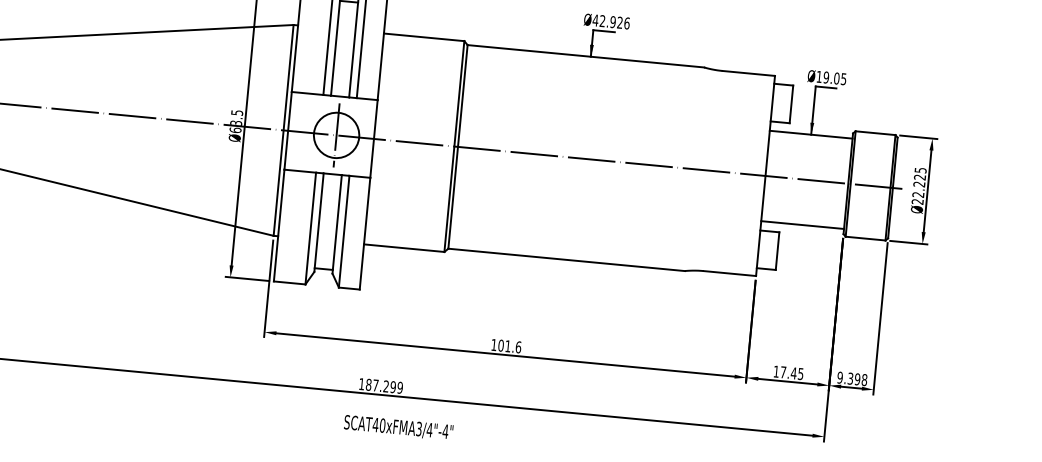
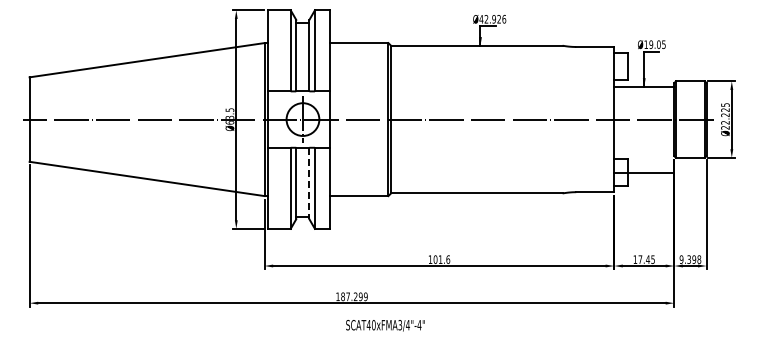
line: (337, 224) -> (309, 183), solid -> dashed
line: (802, 225) -> (644, 173), moved
text: (398, 427) -> (385, 325), moved

